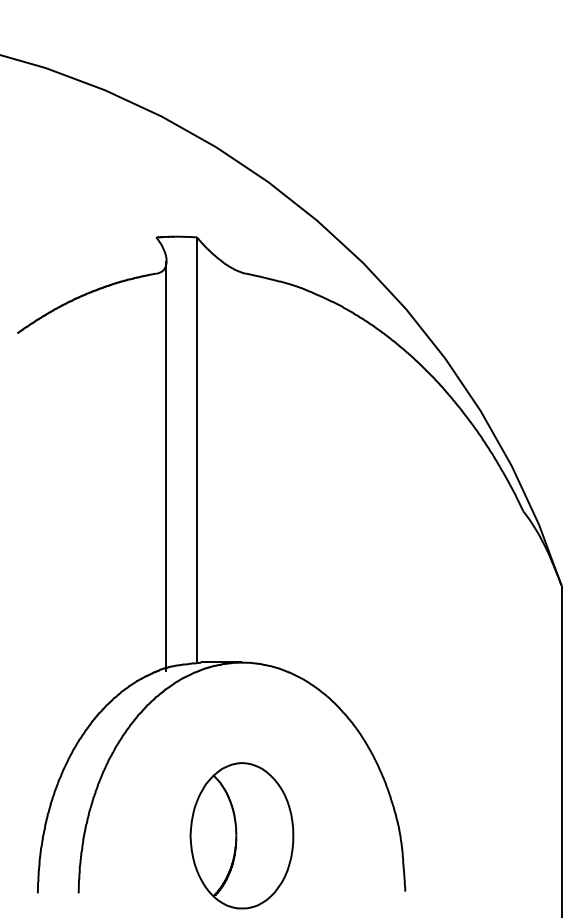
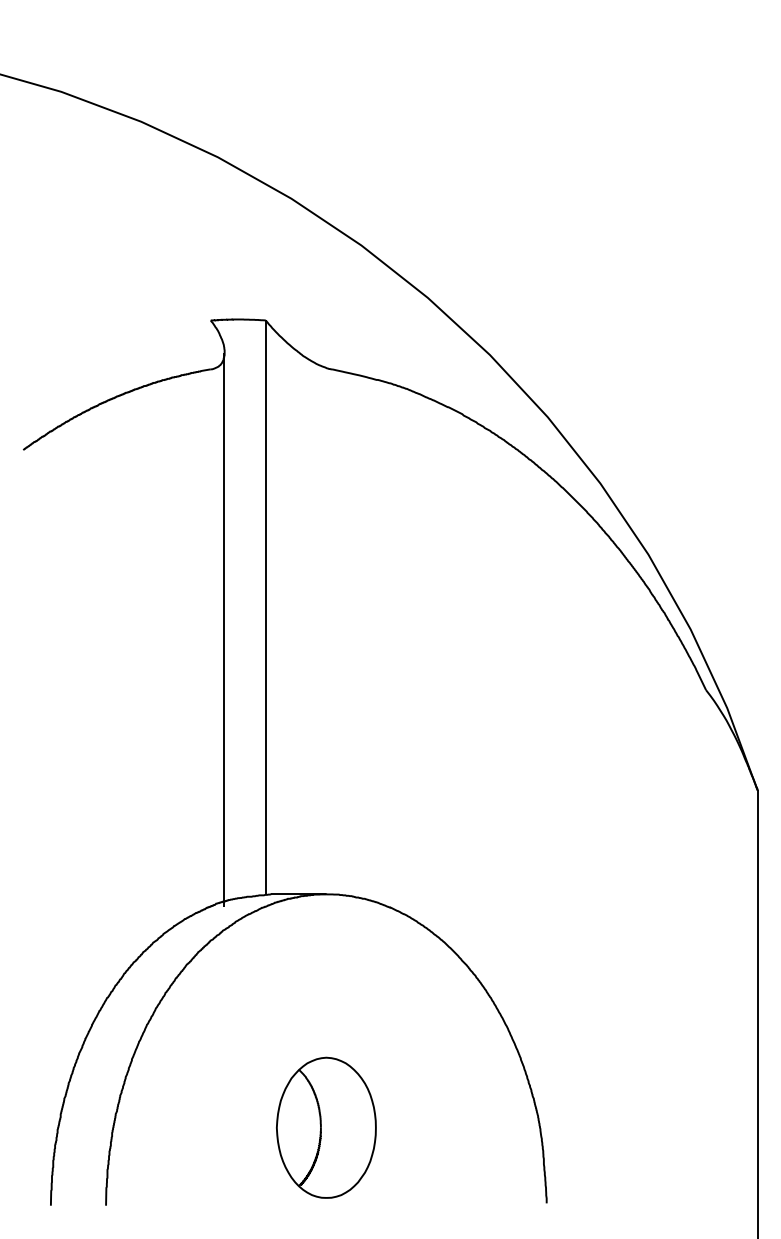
part: (242, 835) -> (326, 1127), size x0.71

